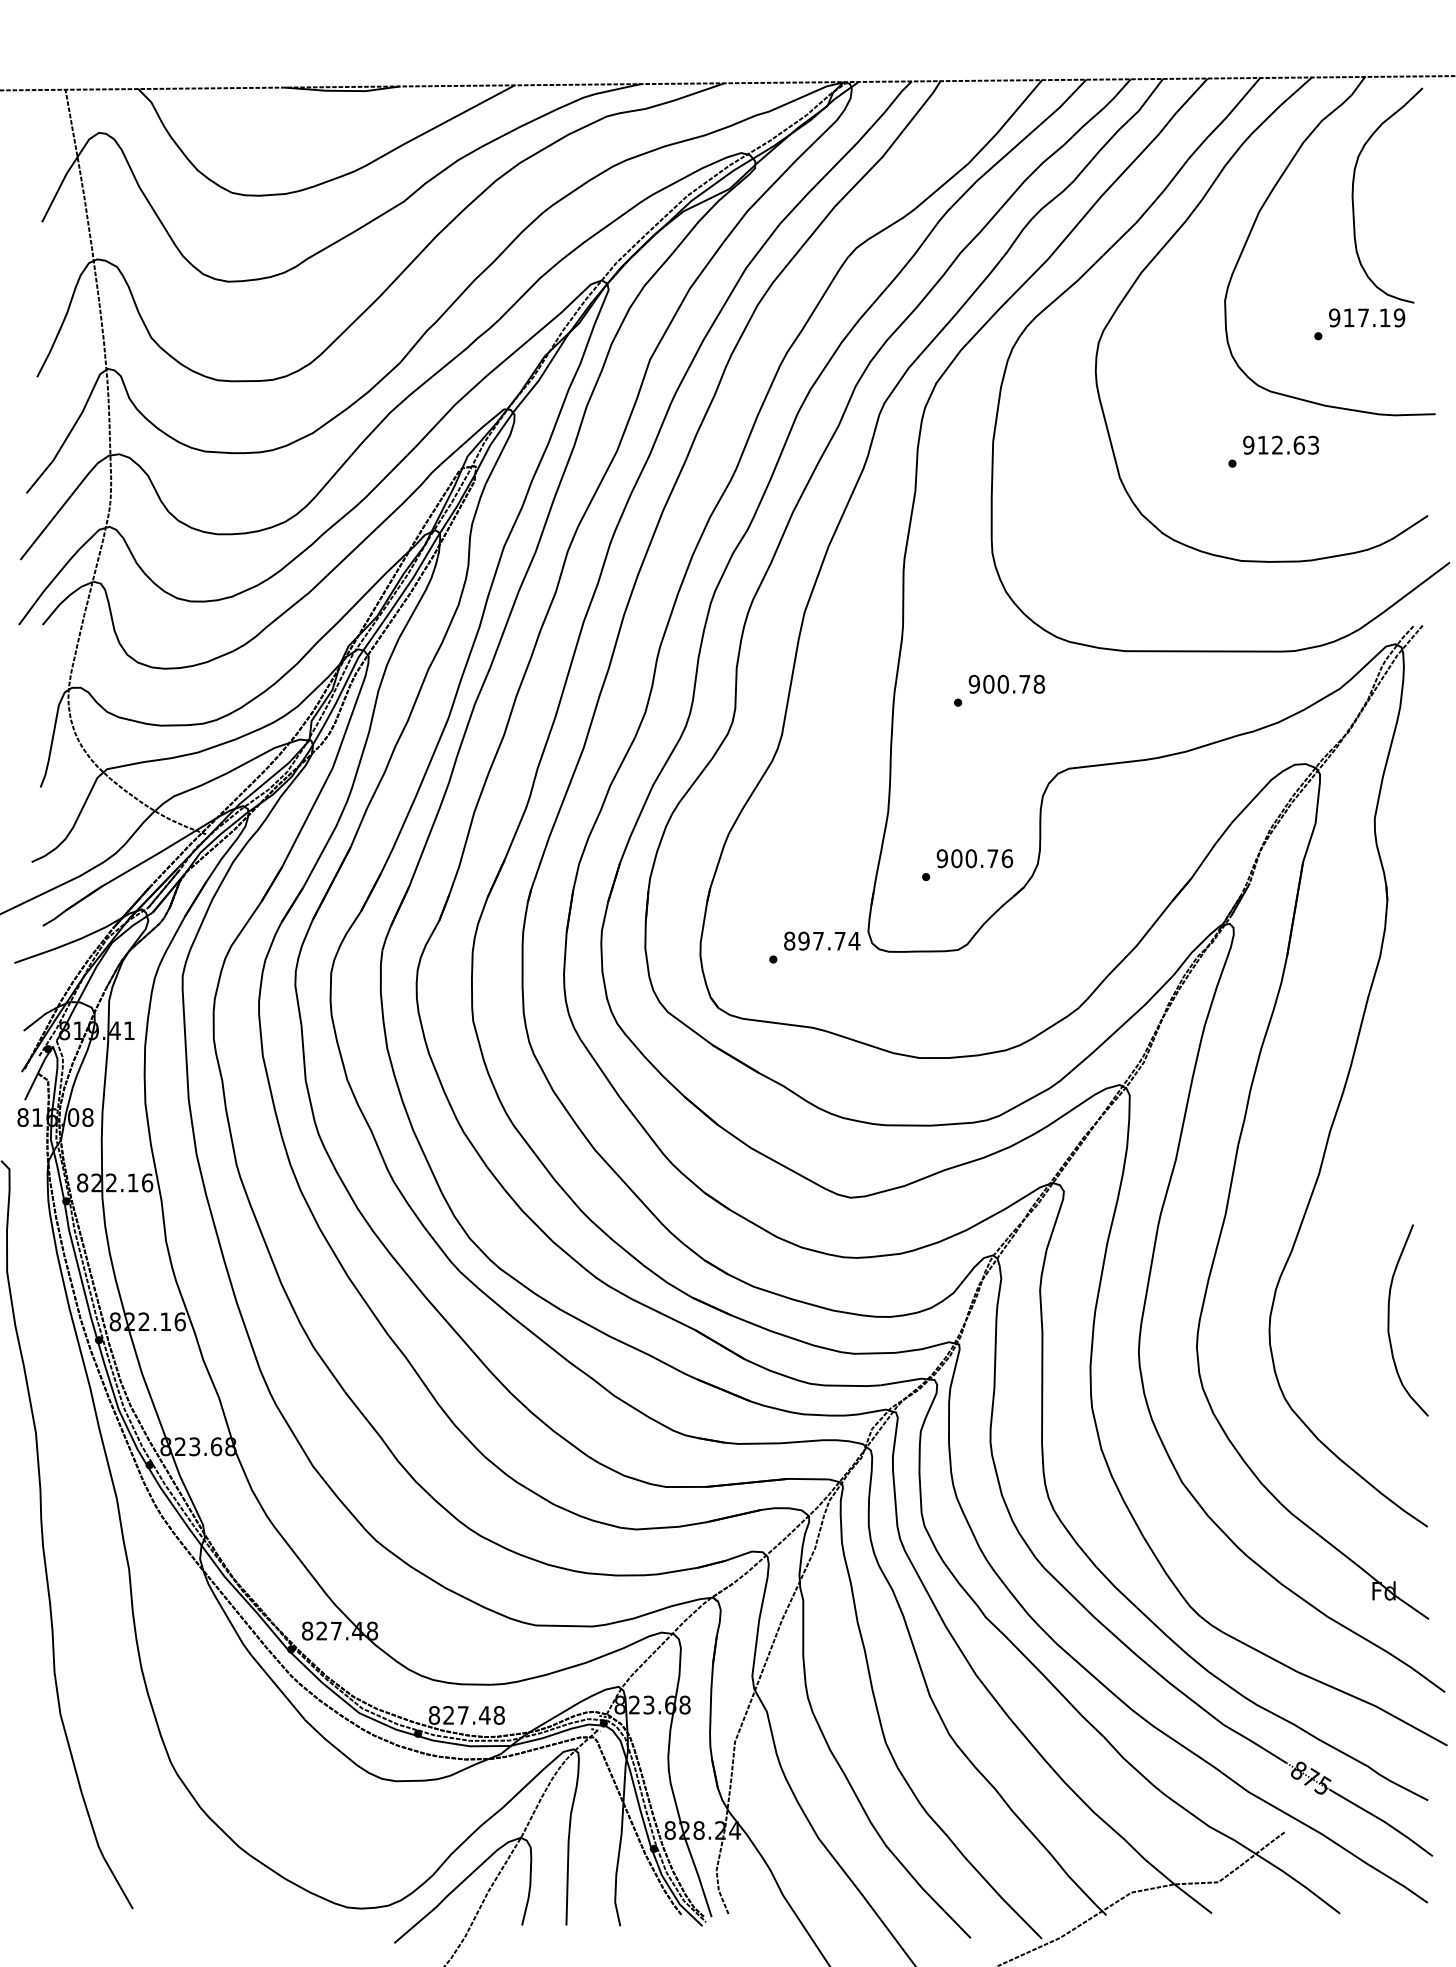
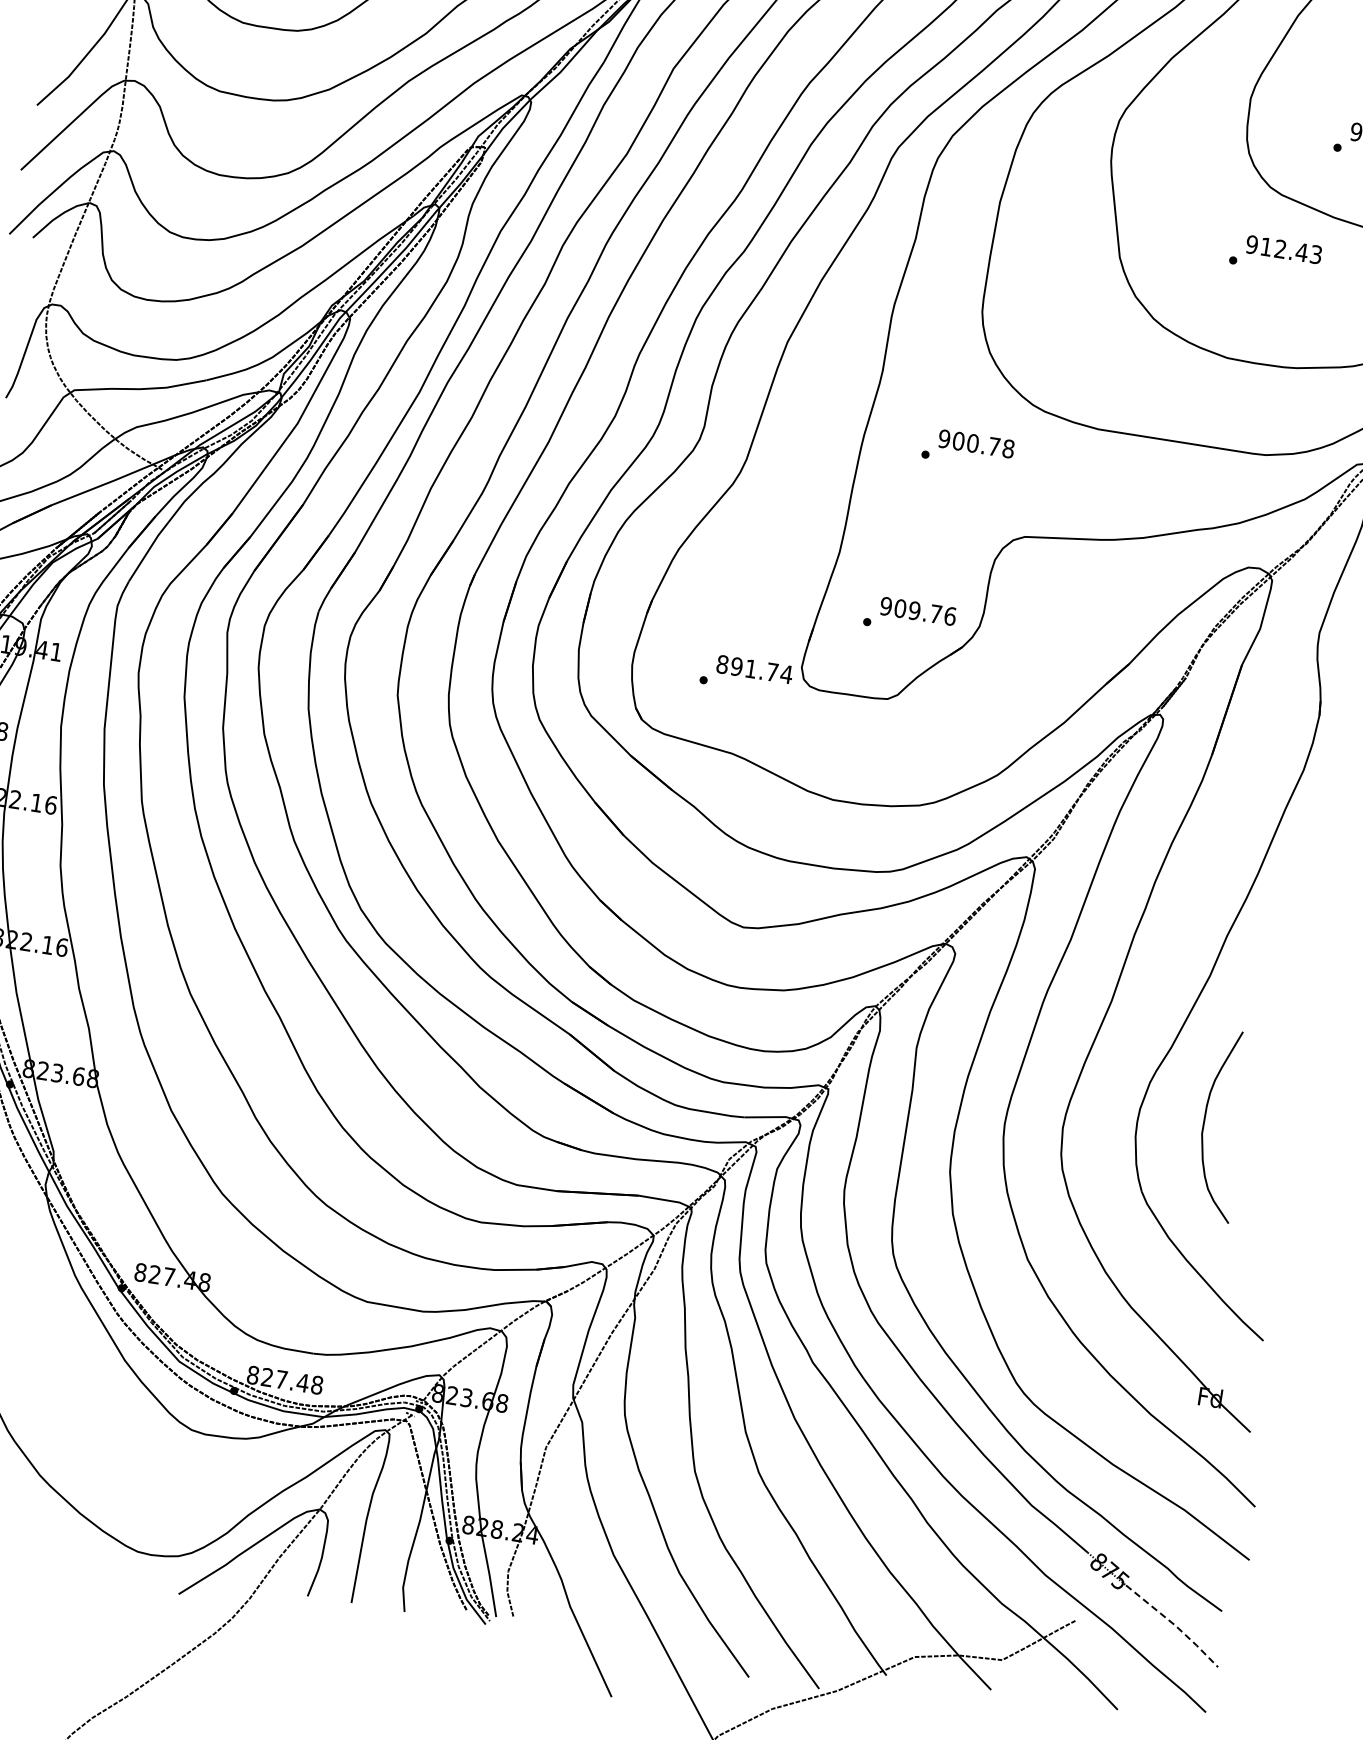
text: (1299, 444) -> (1302, 251), 912.63 -> 912.43
text: (970, 858) -> (913, 610), 900.76 -> 909.76
text: (818, 941) -> (751, 669), 897.74 -> 891.74
curve: (1389, 1320) -> (1204, 1123), moved
line: (1383, 1821) -> (1174, 1625), solid -> dashed

